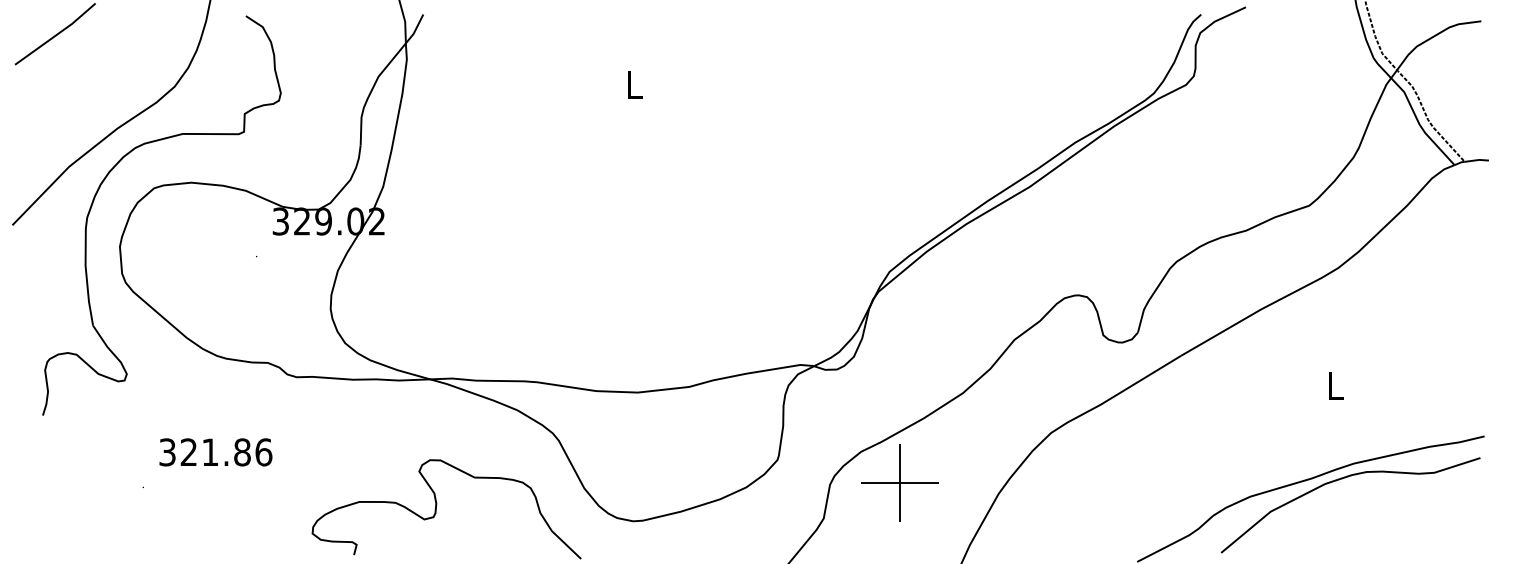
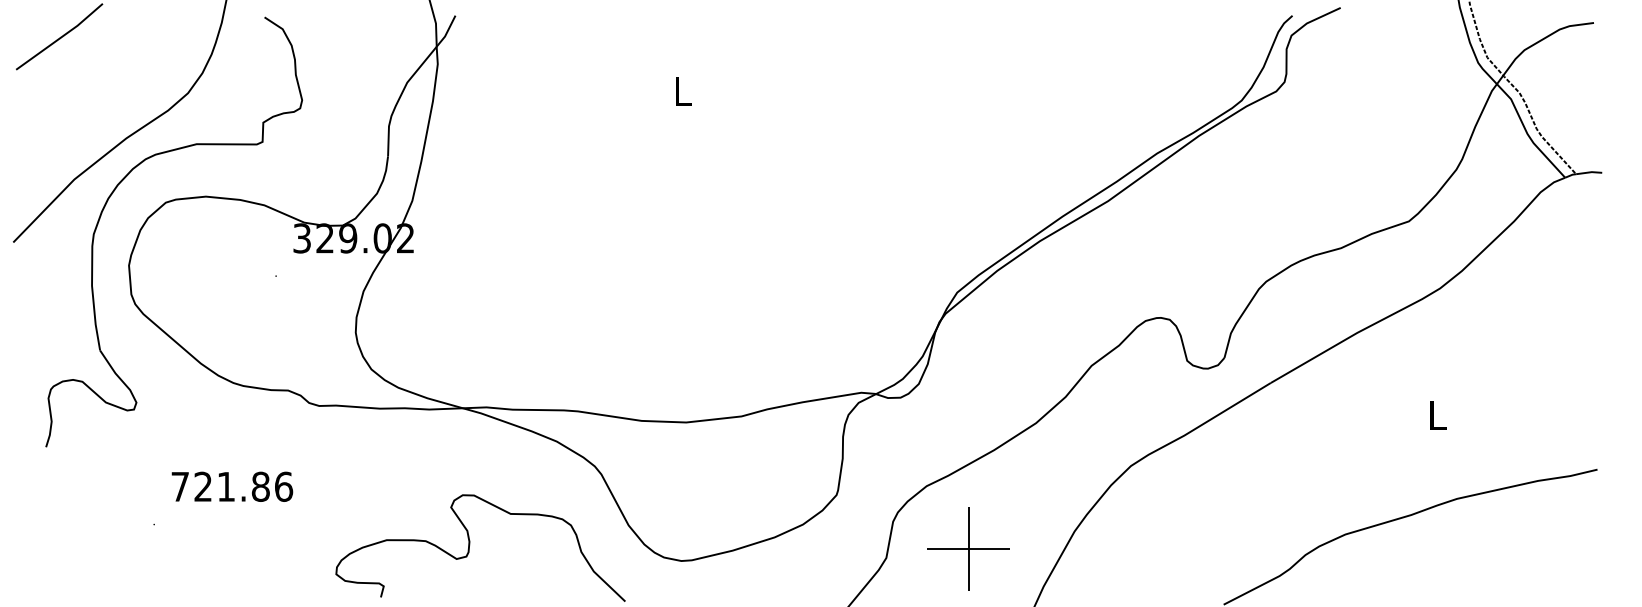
text: (166, 452) -> (179, 486), 321.86 -> 721.86
curve: (1343, 479) -> (1445, 515), removed
part: (900, 482) -> (968, 548), moved

